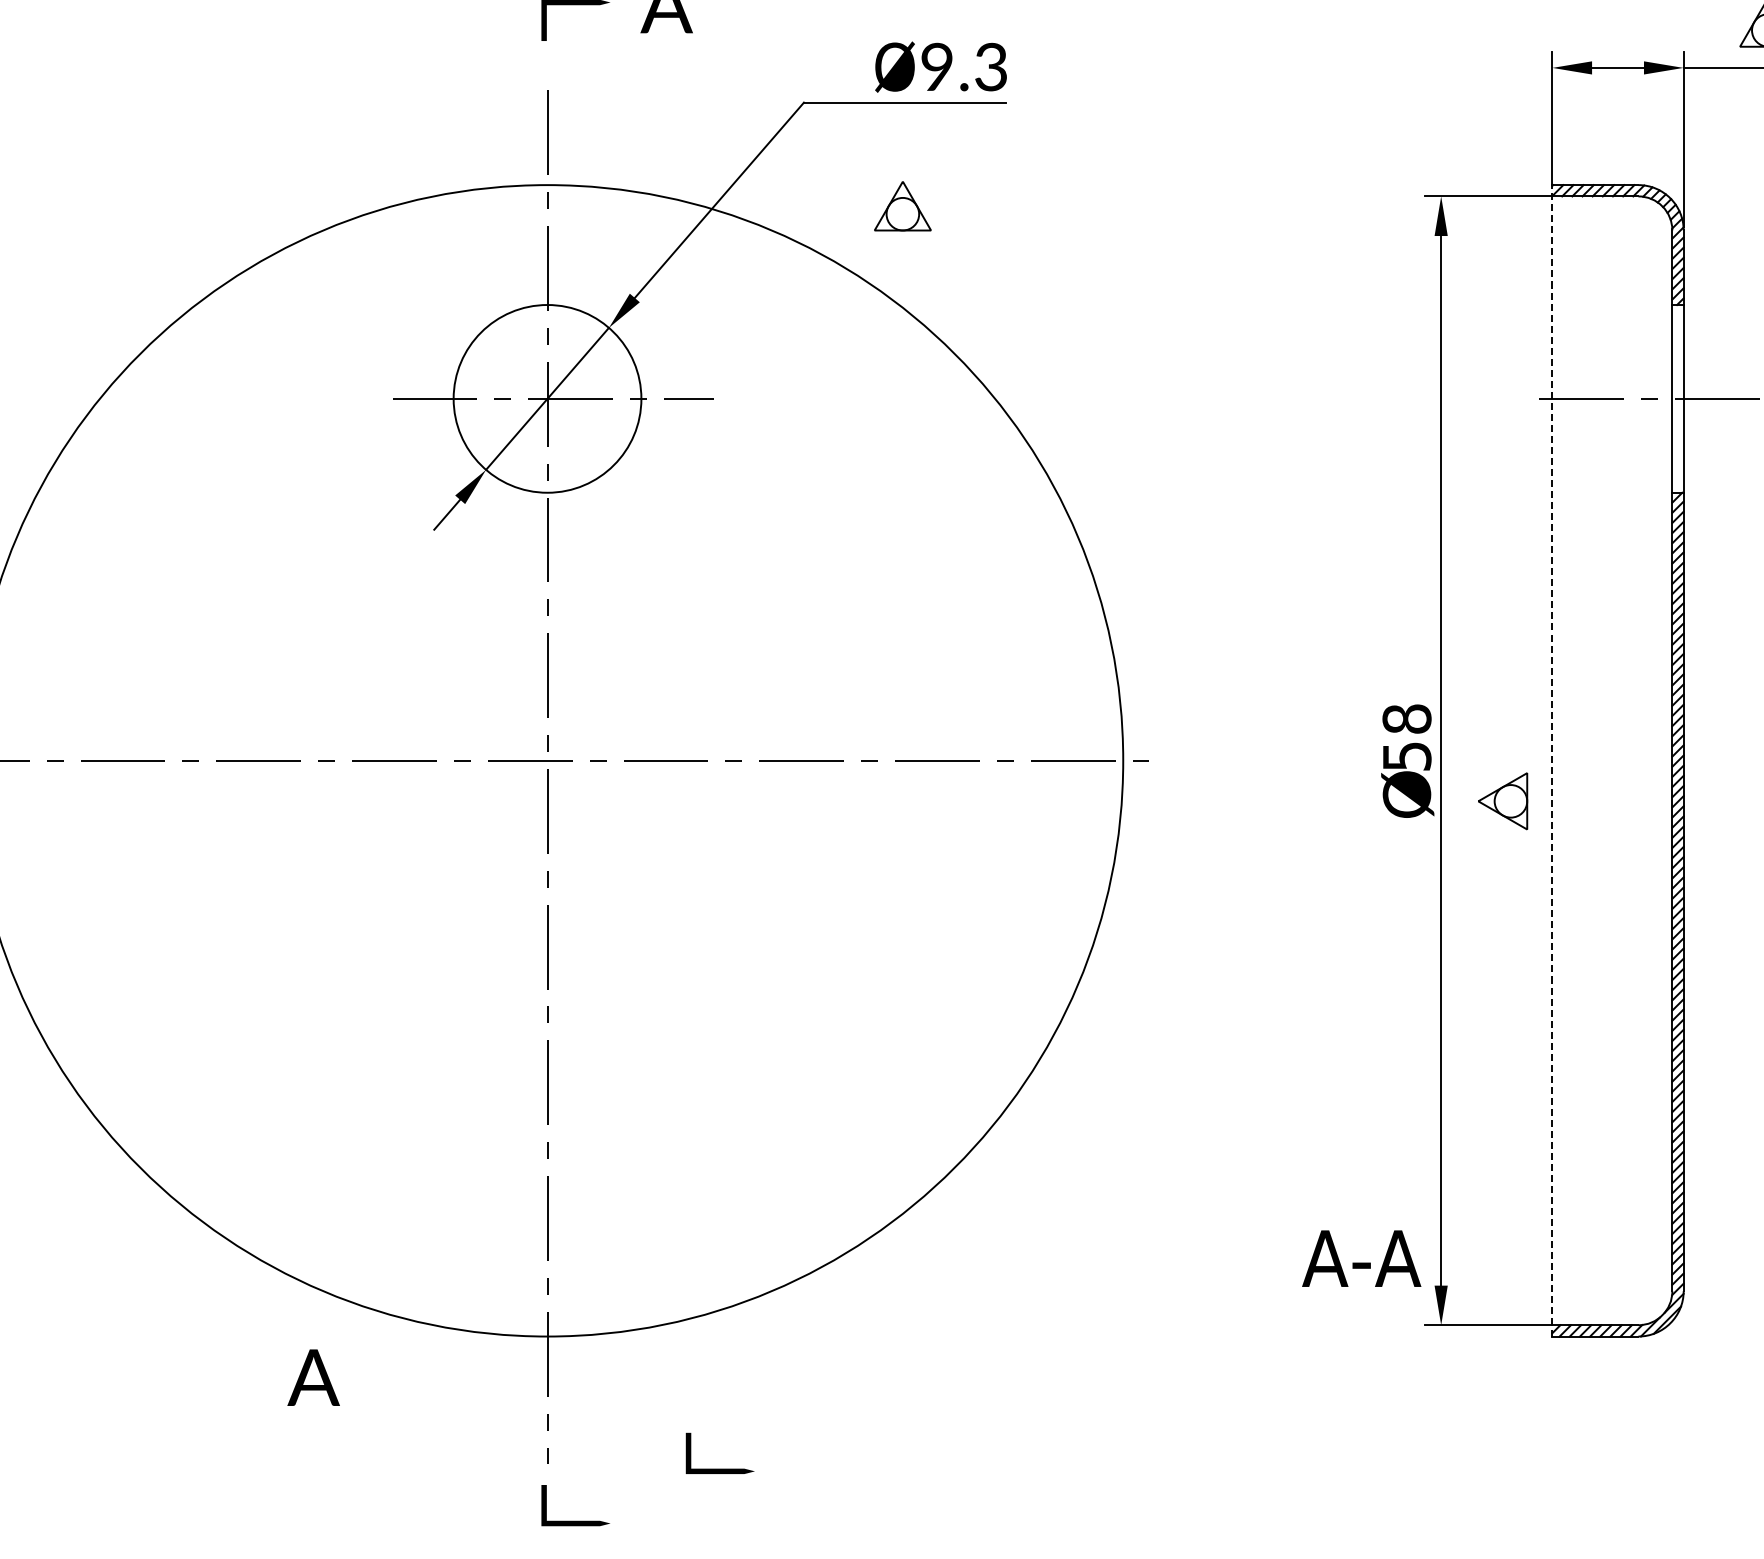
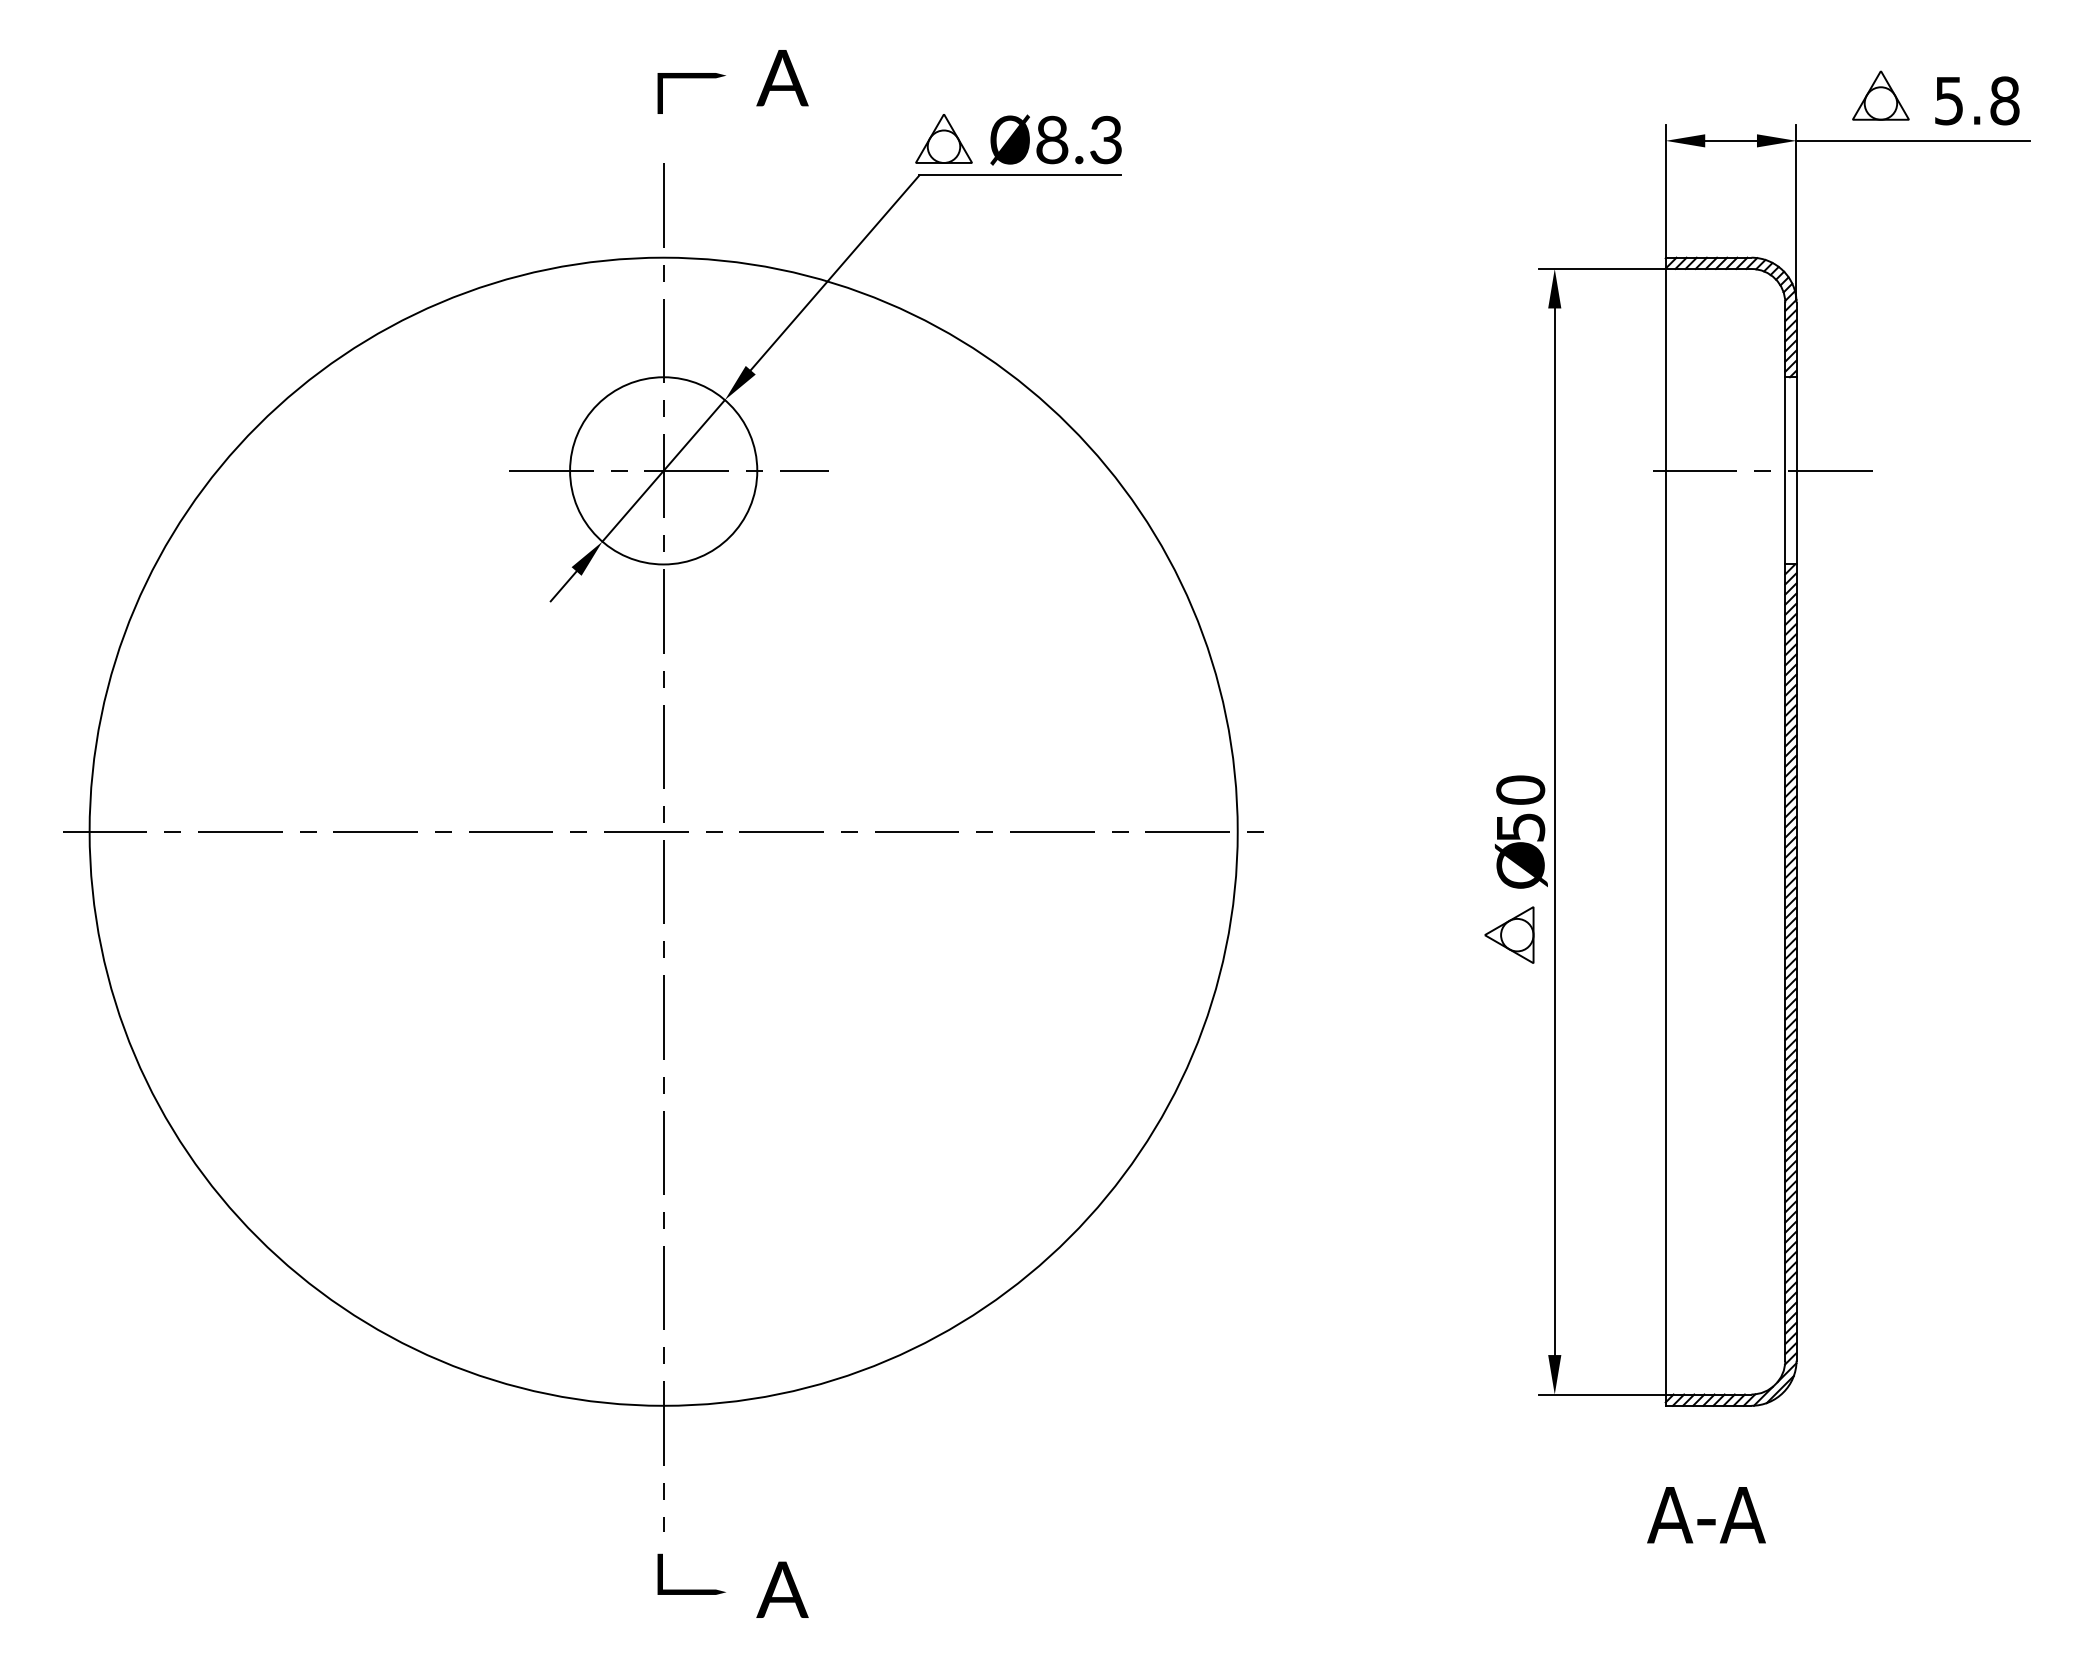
text: (937, 68) -> (1052, 141), 9.3 -> 8.3
part: (902, 205) -> (943, 138), moved
text: (1406, 718) -> (1520, 789), 58 -> 50
line: (1552, 760) -> (1665, 831), dashed -> solid
part: (1503, 800) -> (1509, 934), moved
text: (1361, 1259) -> (1706, 1515), moved
text: (313, 1377) -> (782, 1589), moved
line: (719, 1468) -> (835, 1537), removed

